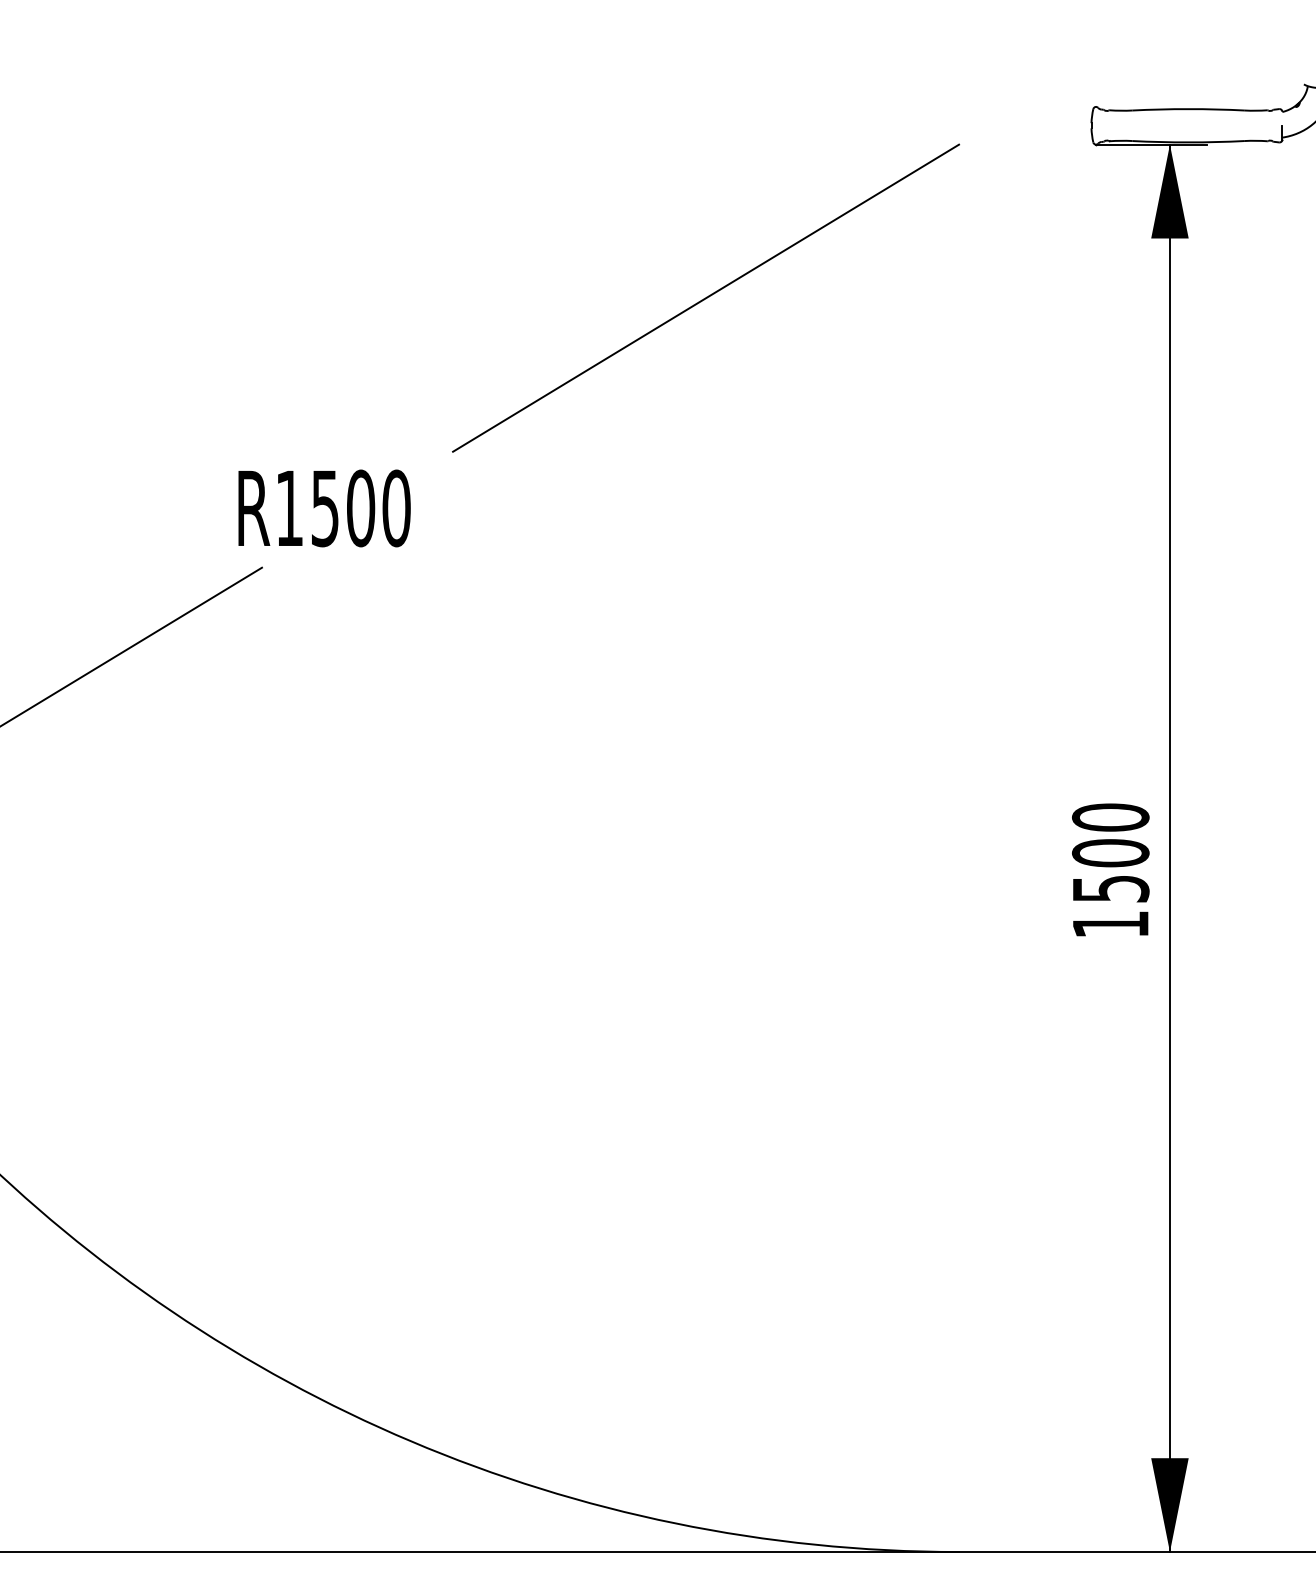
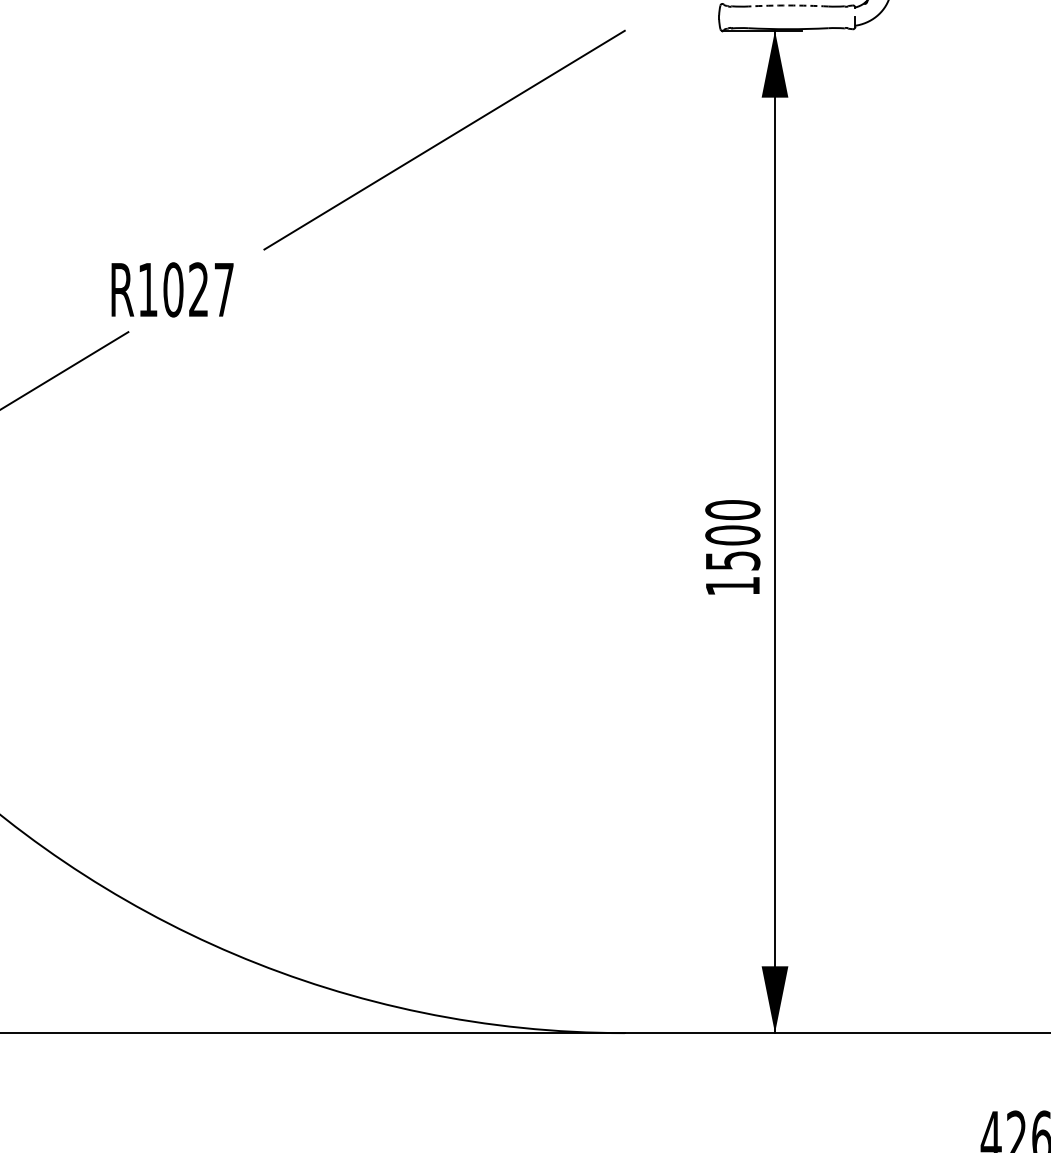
arc: (1188, 109) -> (788, 5), solid -> dashed
text: (360, 507) -> (198, 289), R1500 -> R1027

